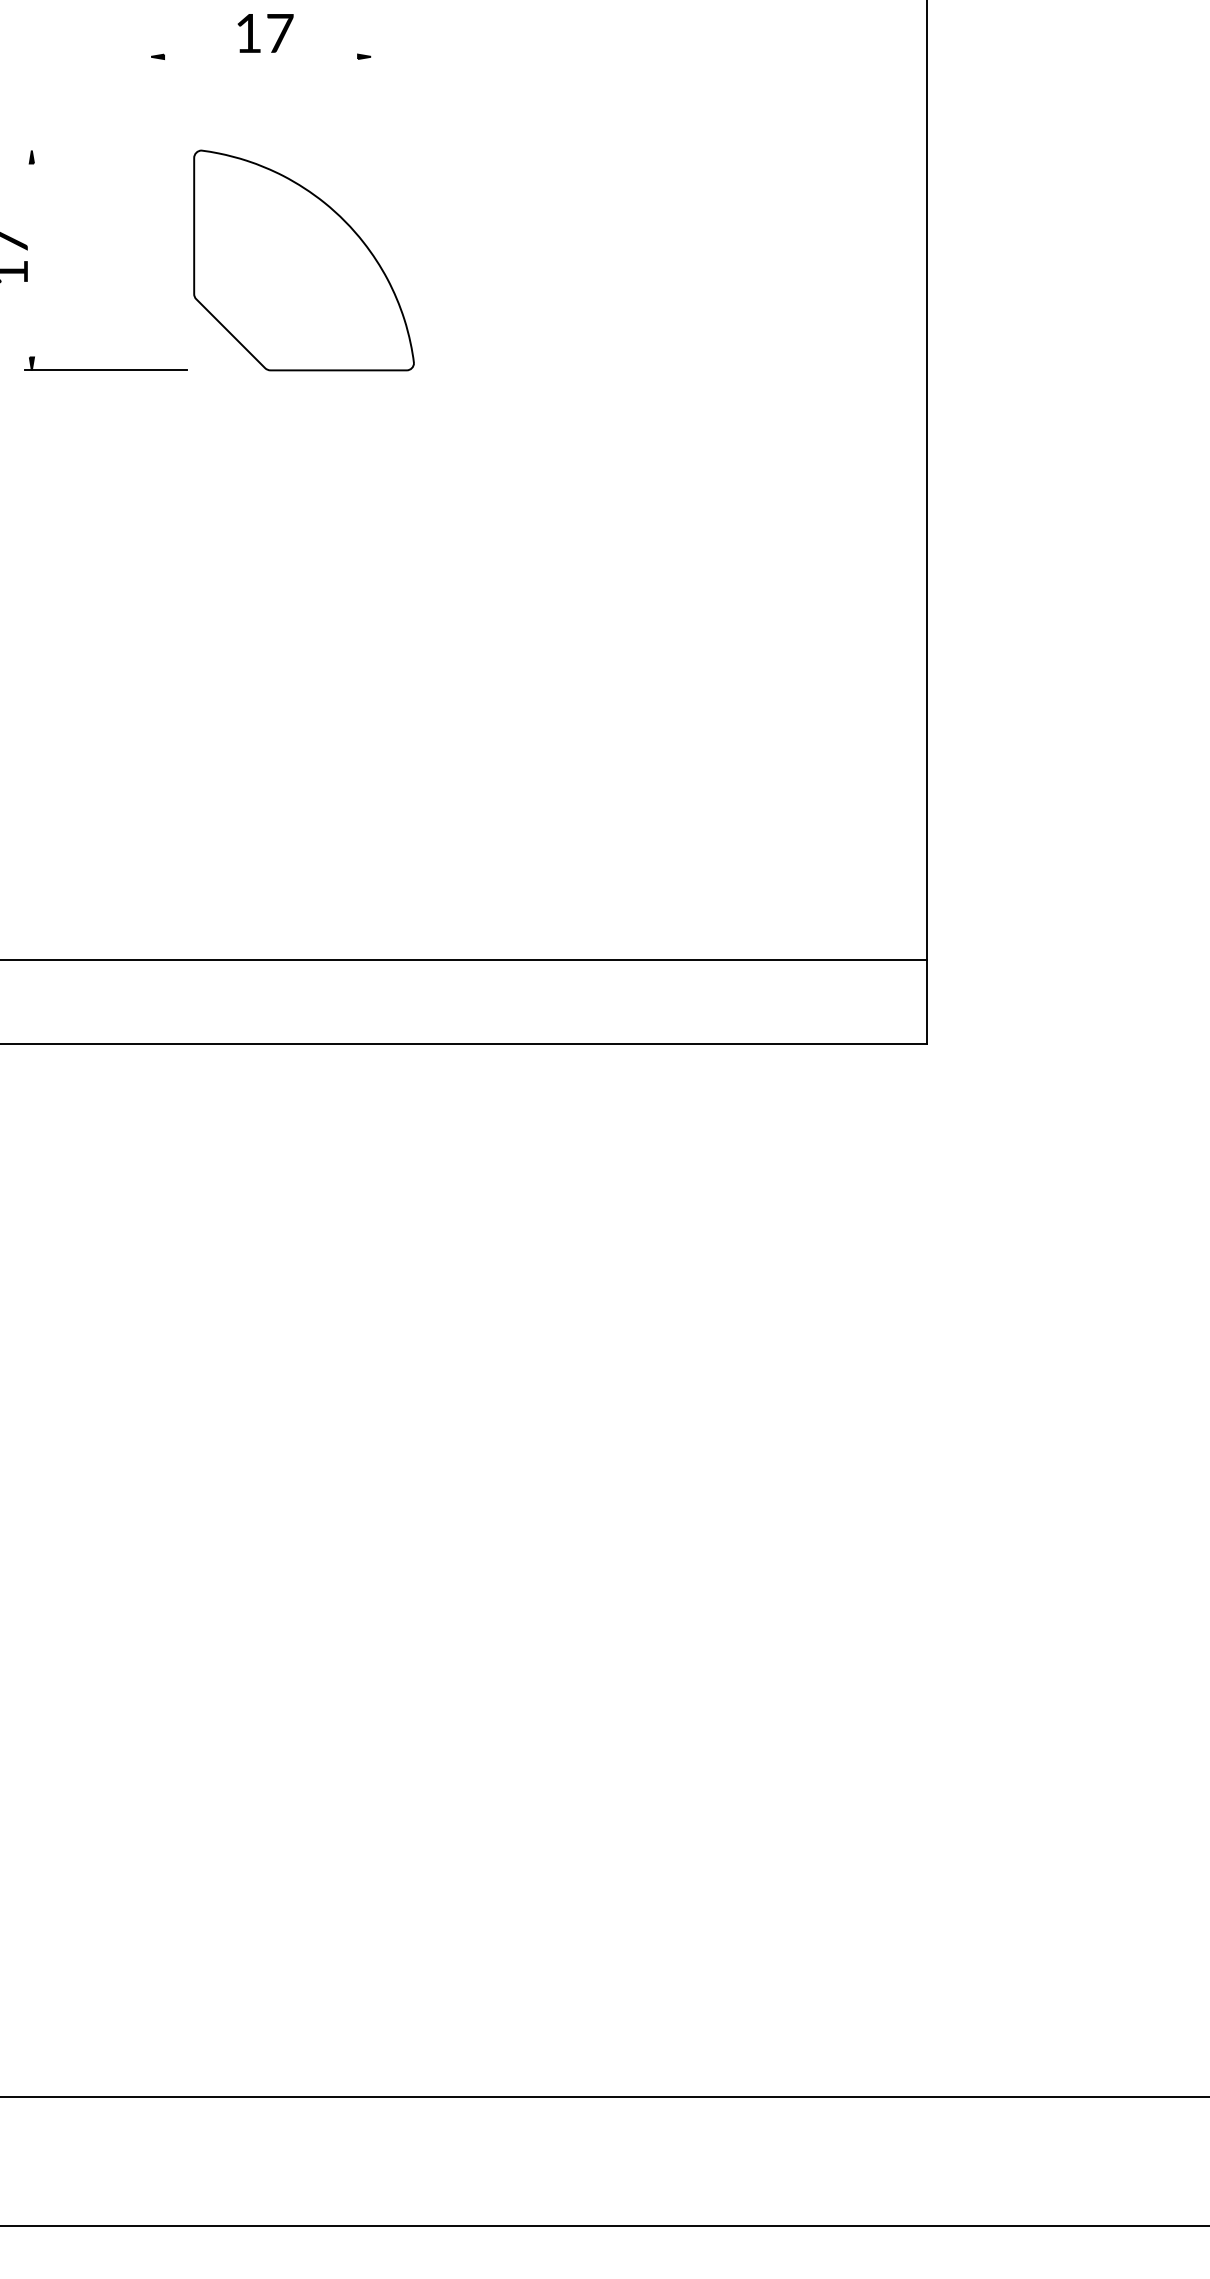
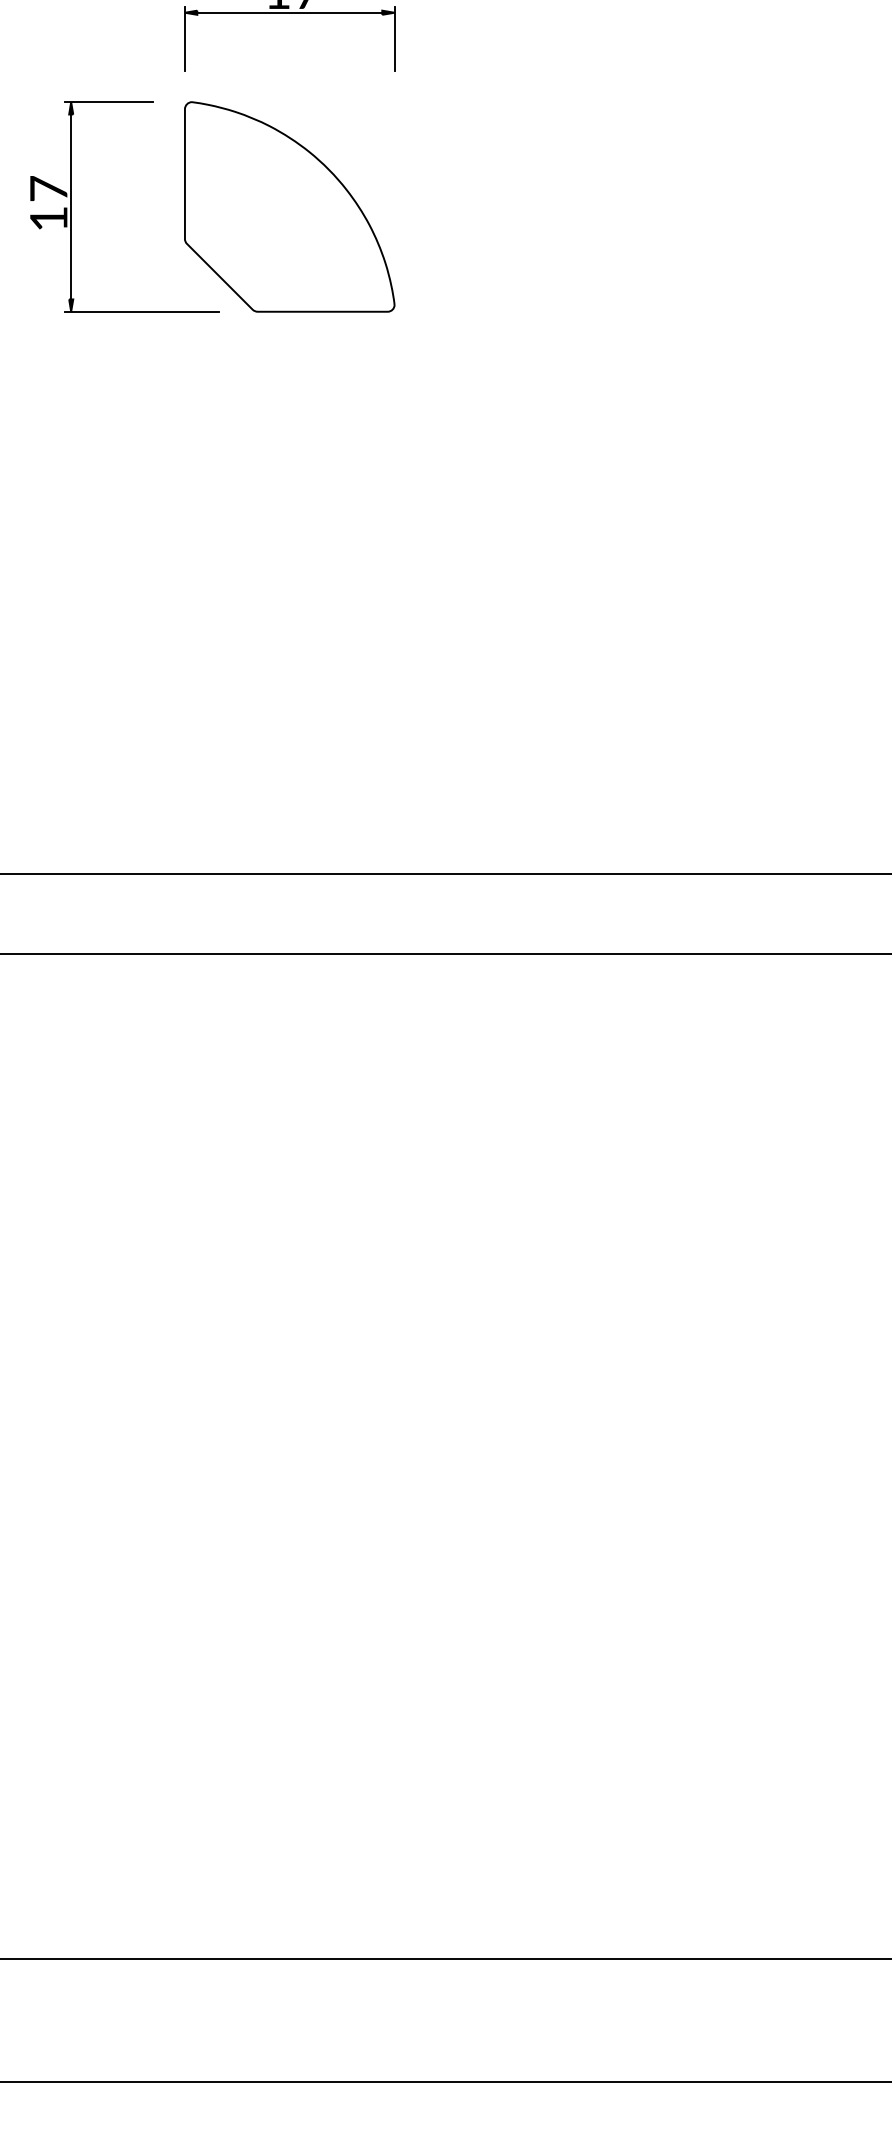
line: (261, 56) -> (290, 12), added
line: (151, 84) -> (185, 39), added
line: (370, 84) -> (394, 39), added
line: (71, 150) -> (108, 102), added
line: (31, 260) -> (70, 206), added
part: (303, 260) -> (289, 206), moved

